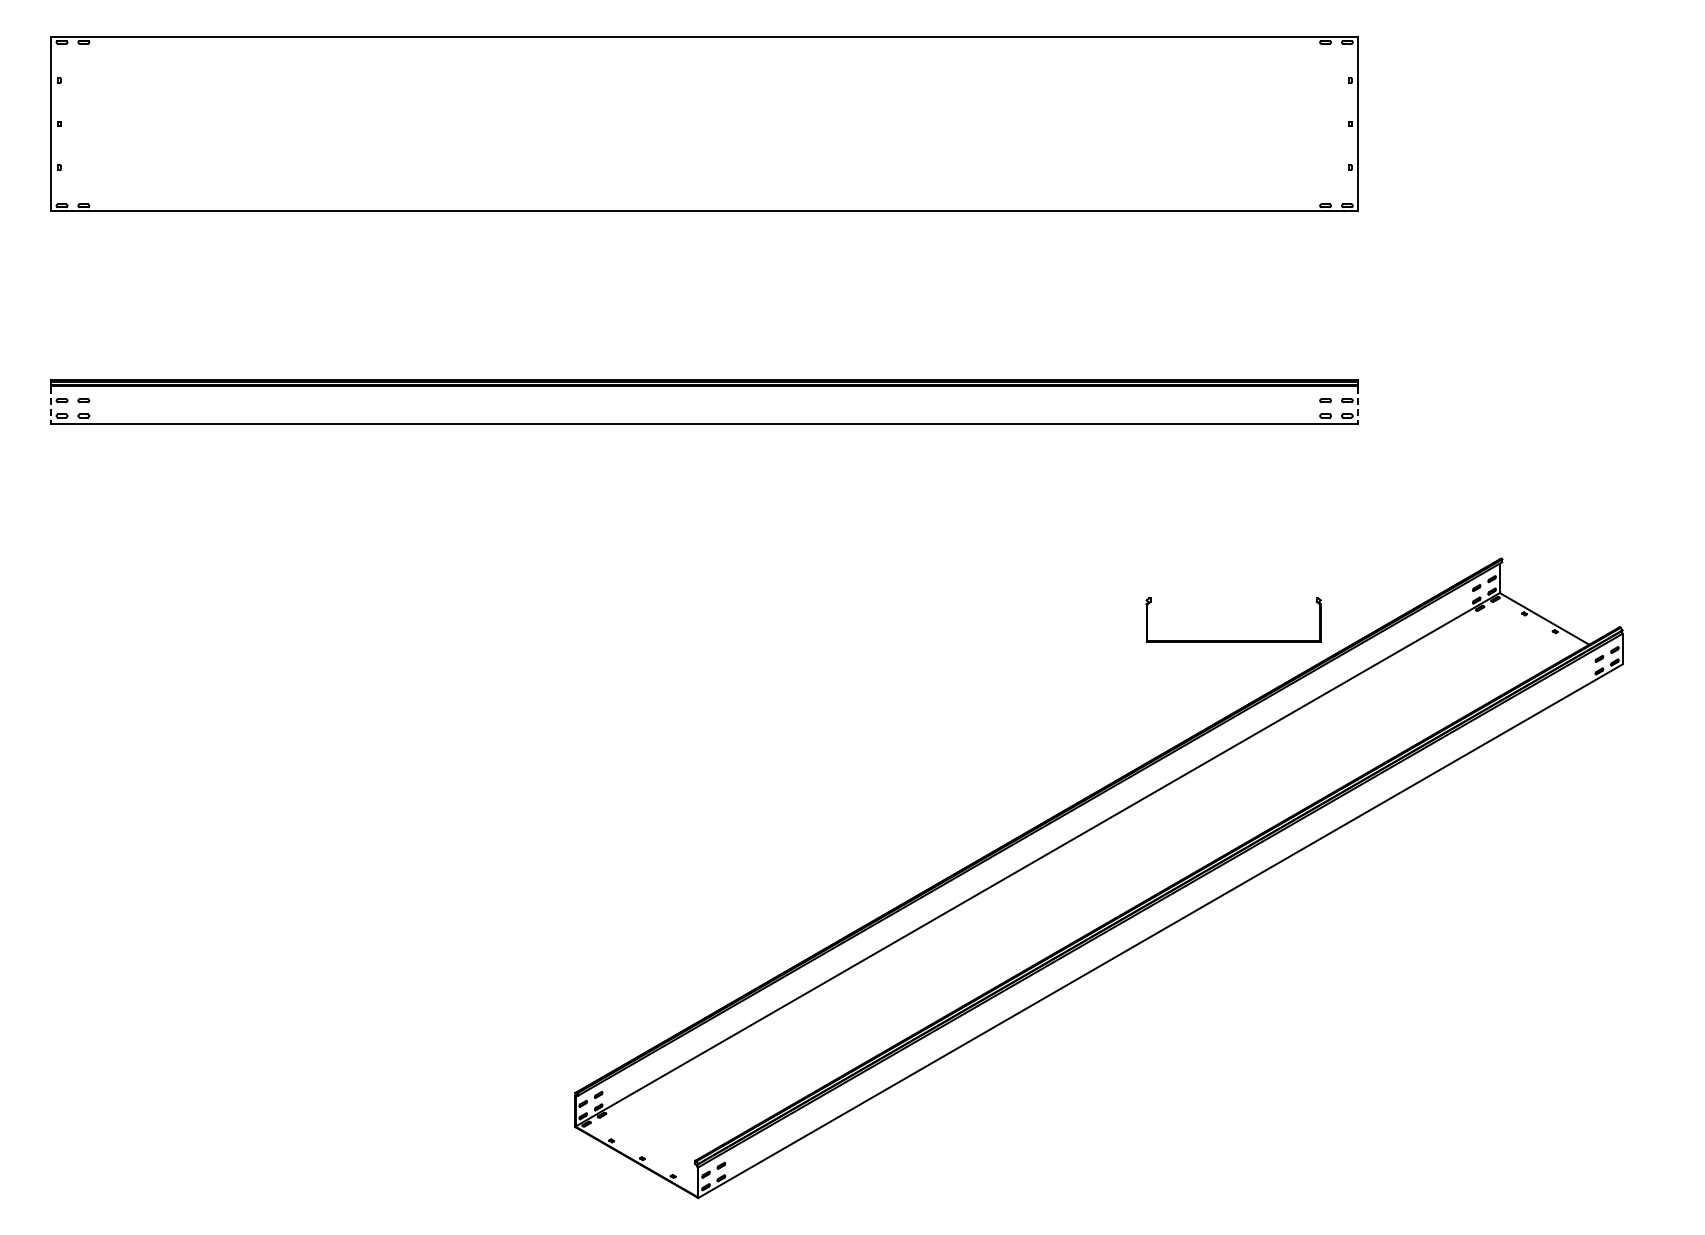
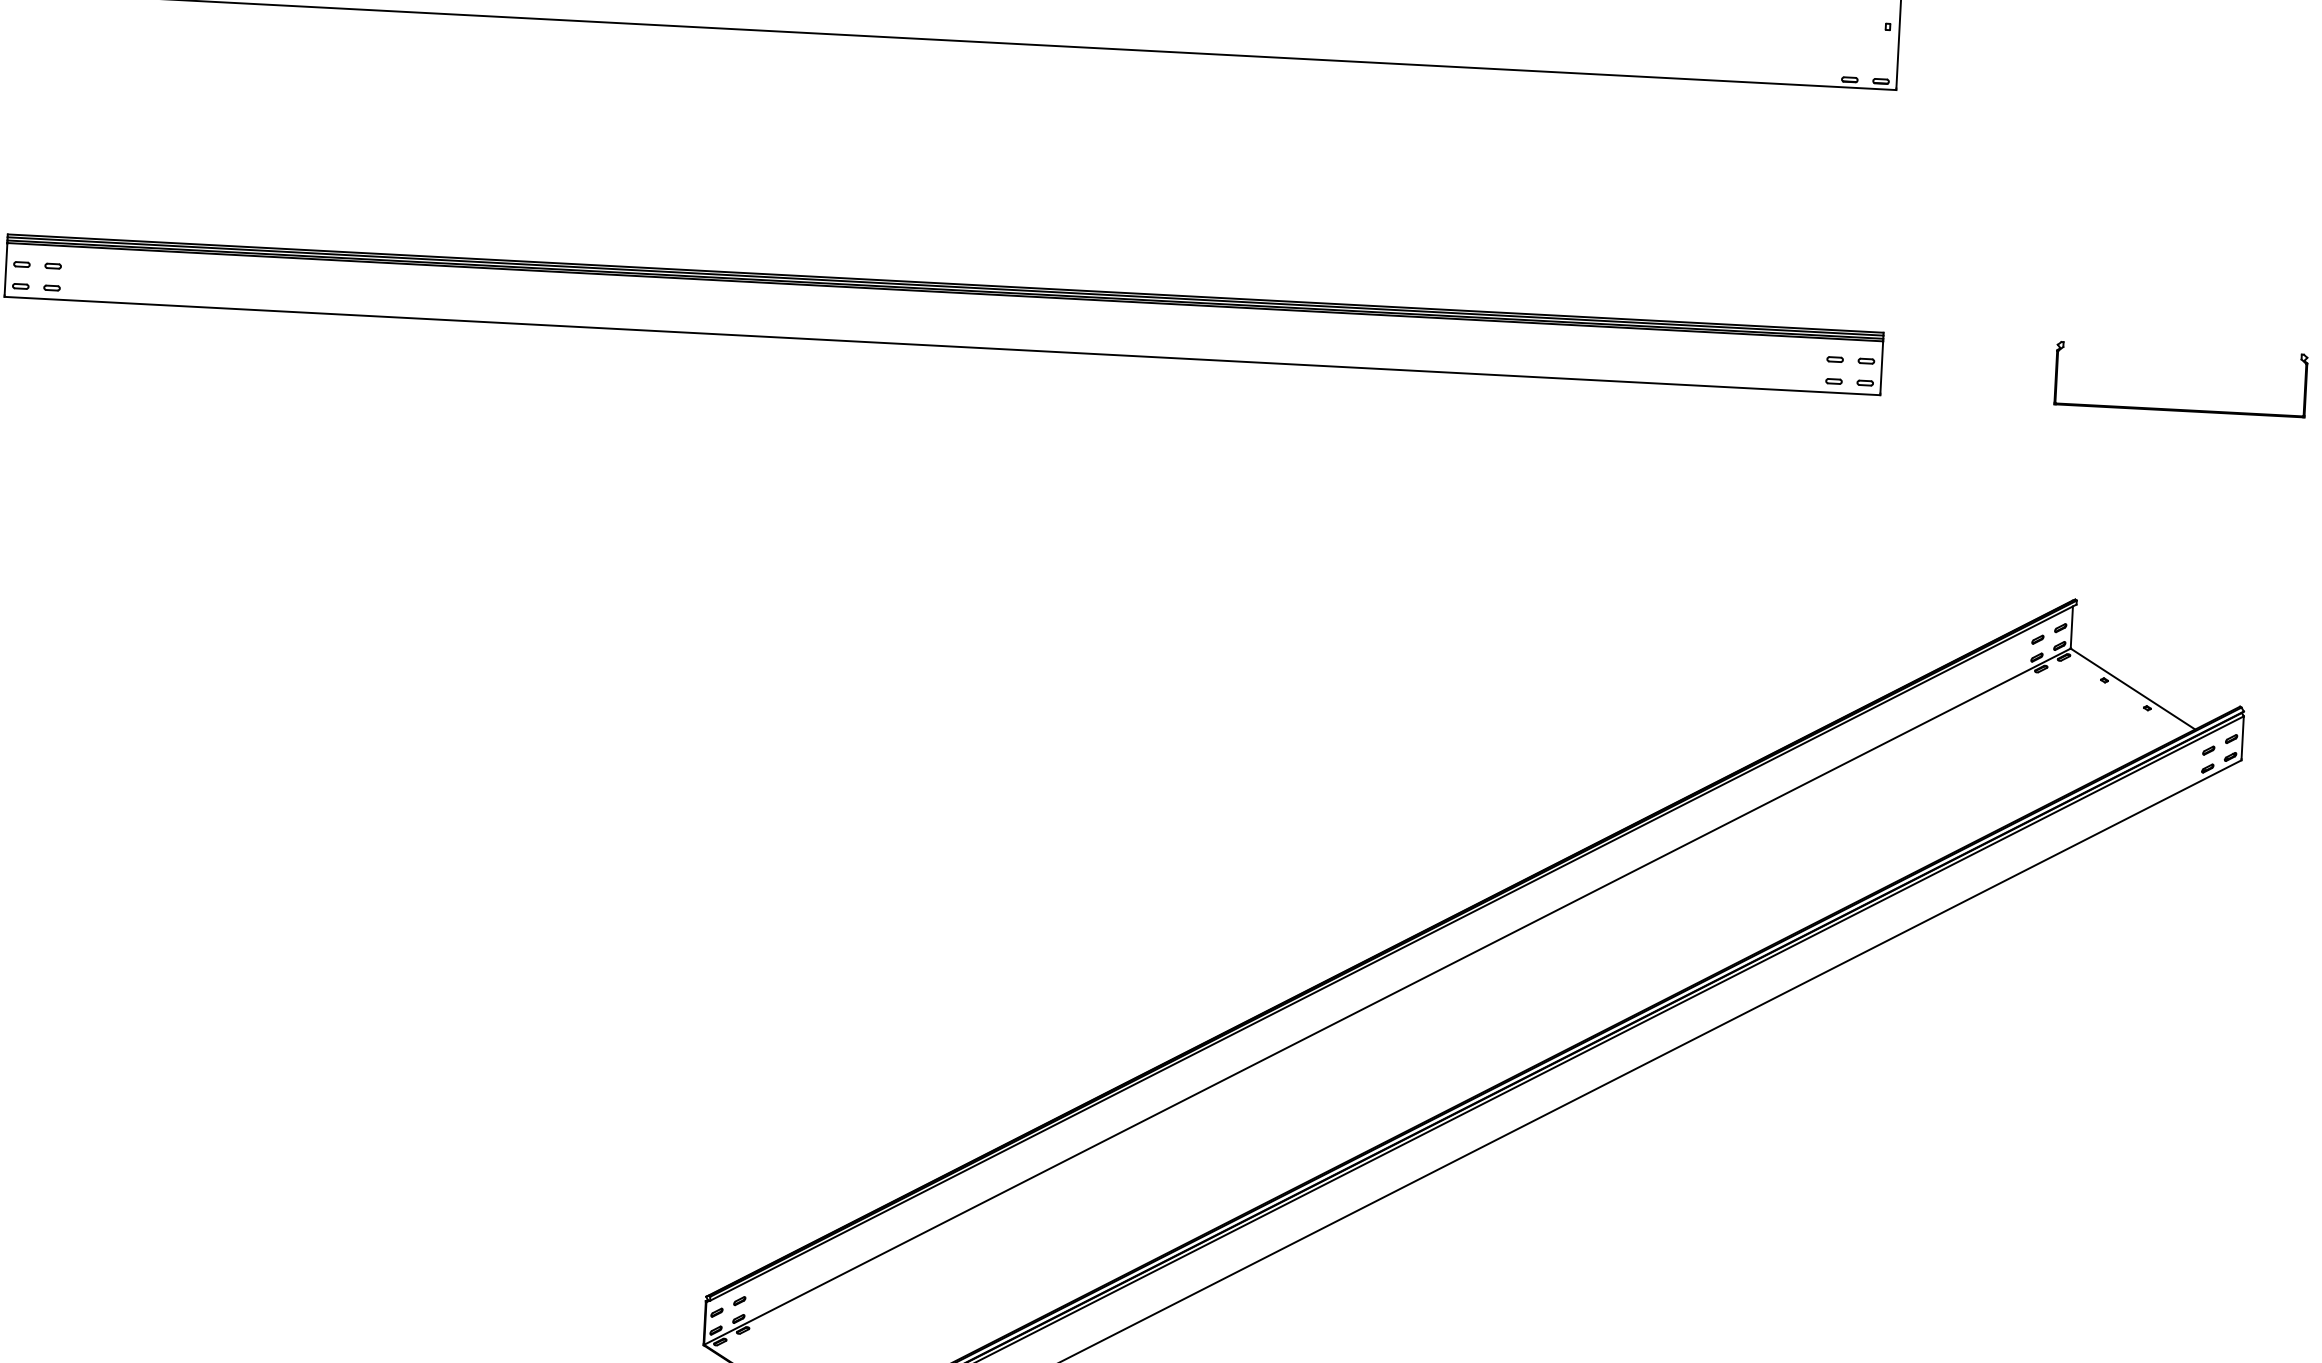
line: (51, 404) -> (6, 269), dashed -> solid
line: (1358, 404) -> (1882, 367), dashed -> solid
part: (1233, 640) -> (2179, 408), moved

